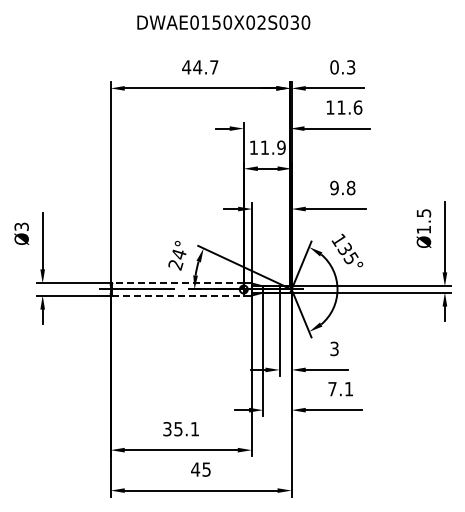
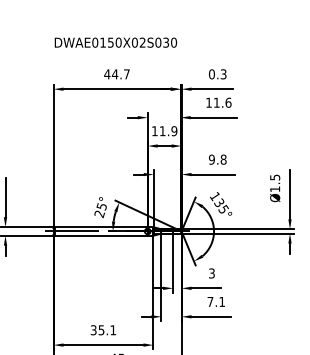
text: (223, 22) -> (115, 42), moved
text: (178, 254) -> (101, 206), 24° -> 25°
line: (178, 283) -> (101, 227), dashed -> solid
line: (178, 295) -> (101, 235), dashed -> solid

